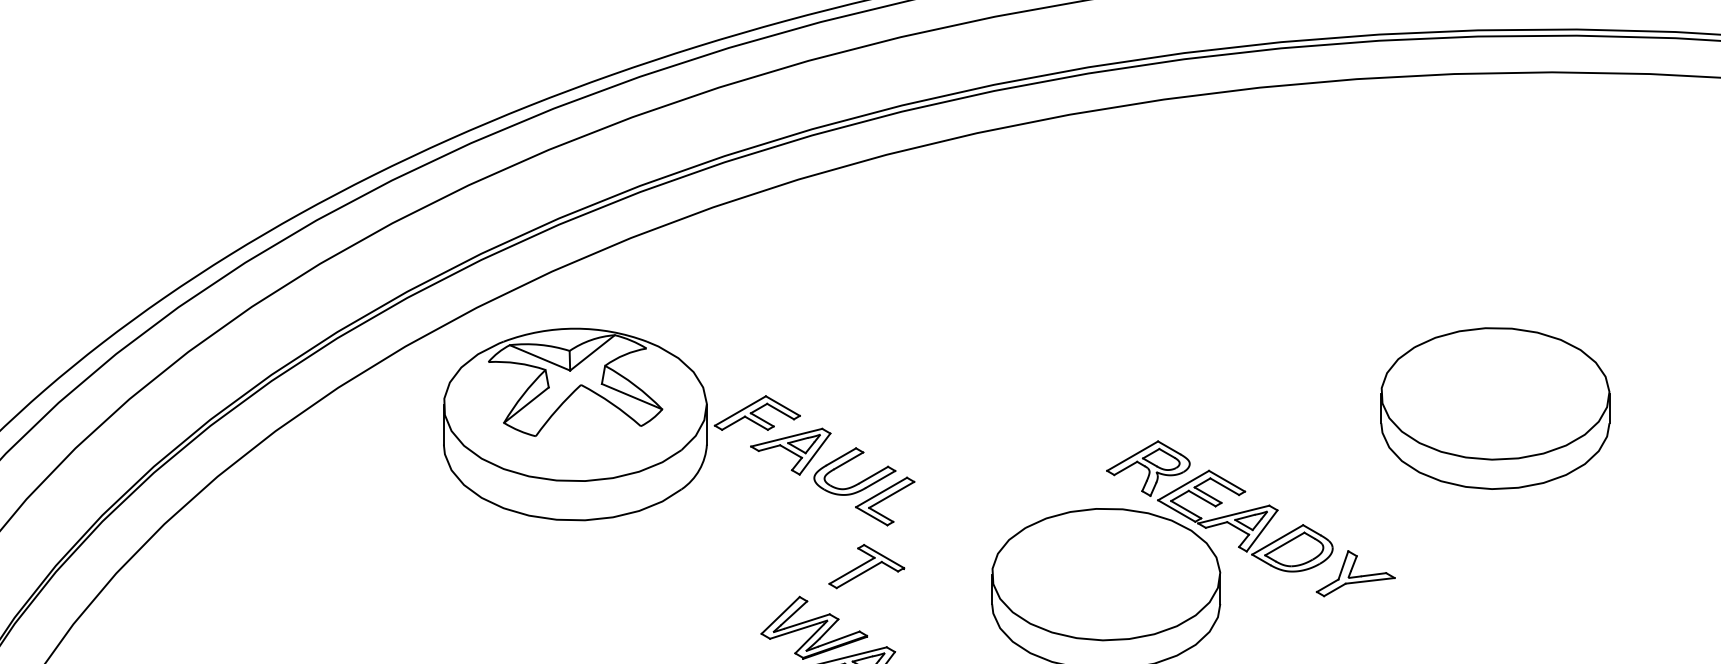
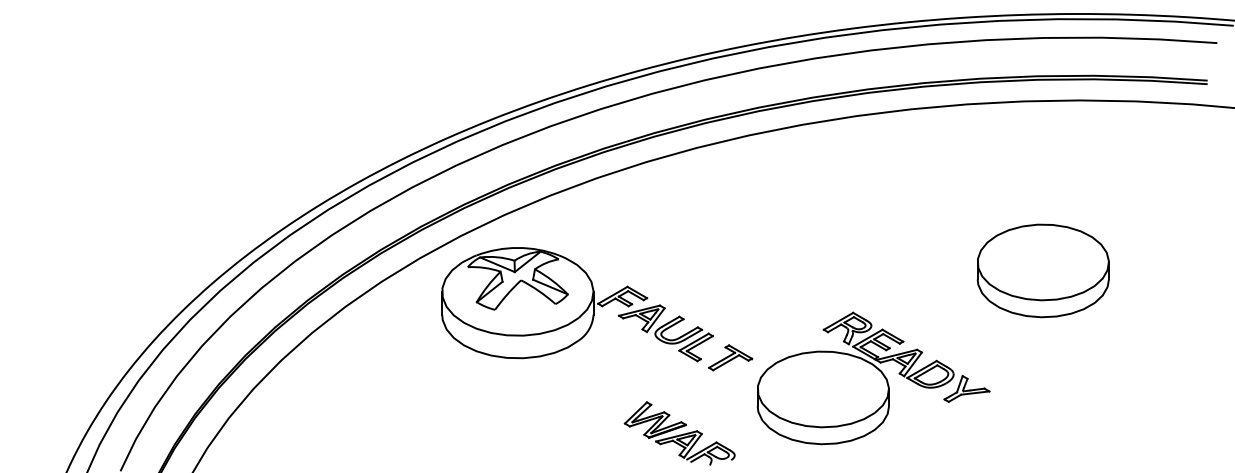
part: (1493, 407) -> (1042, 270), moved
part: (866, 565) -> (730, 357), moved

